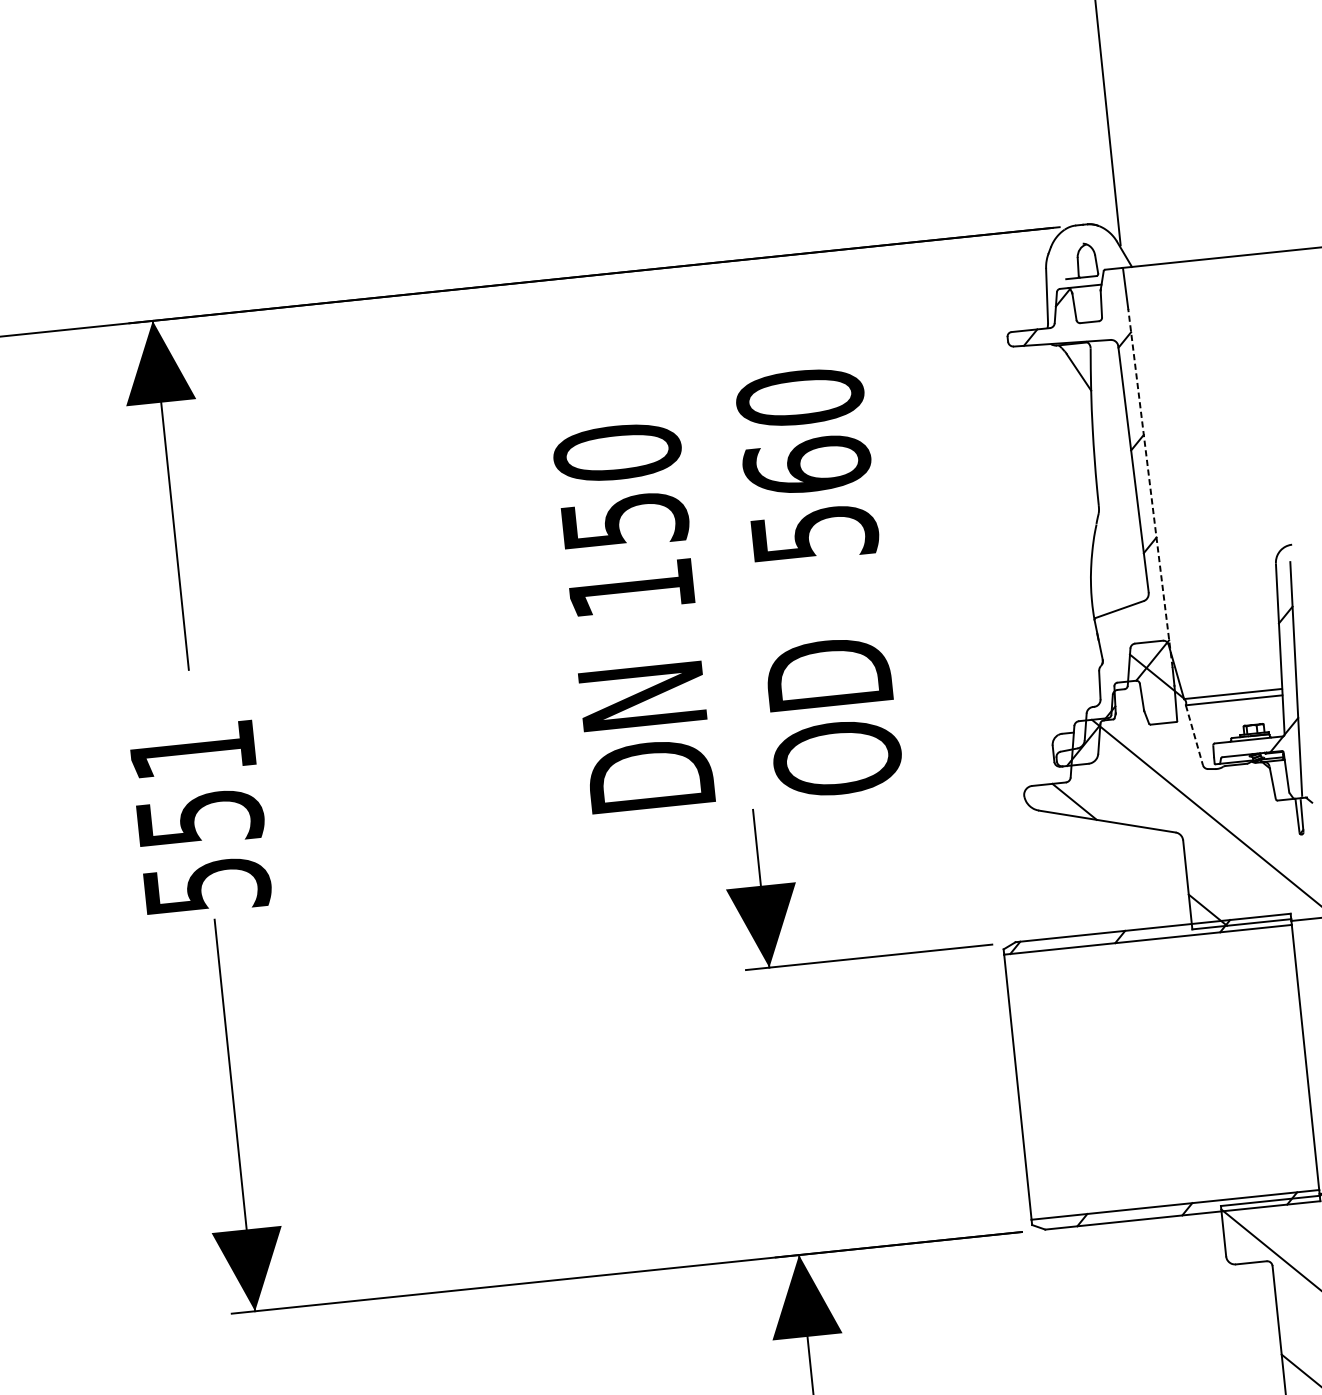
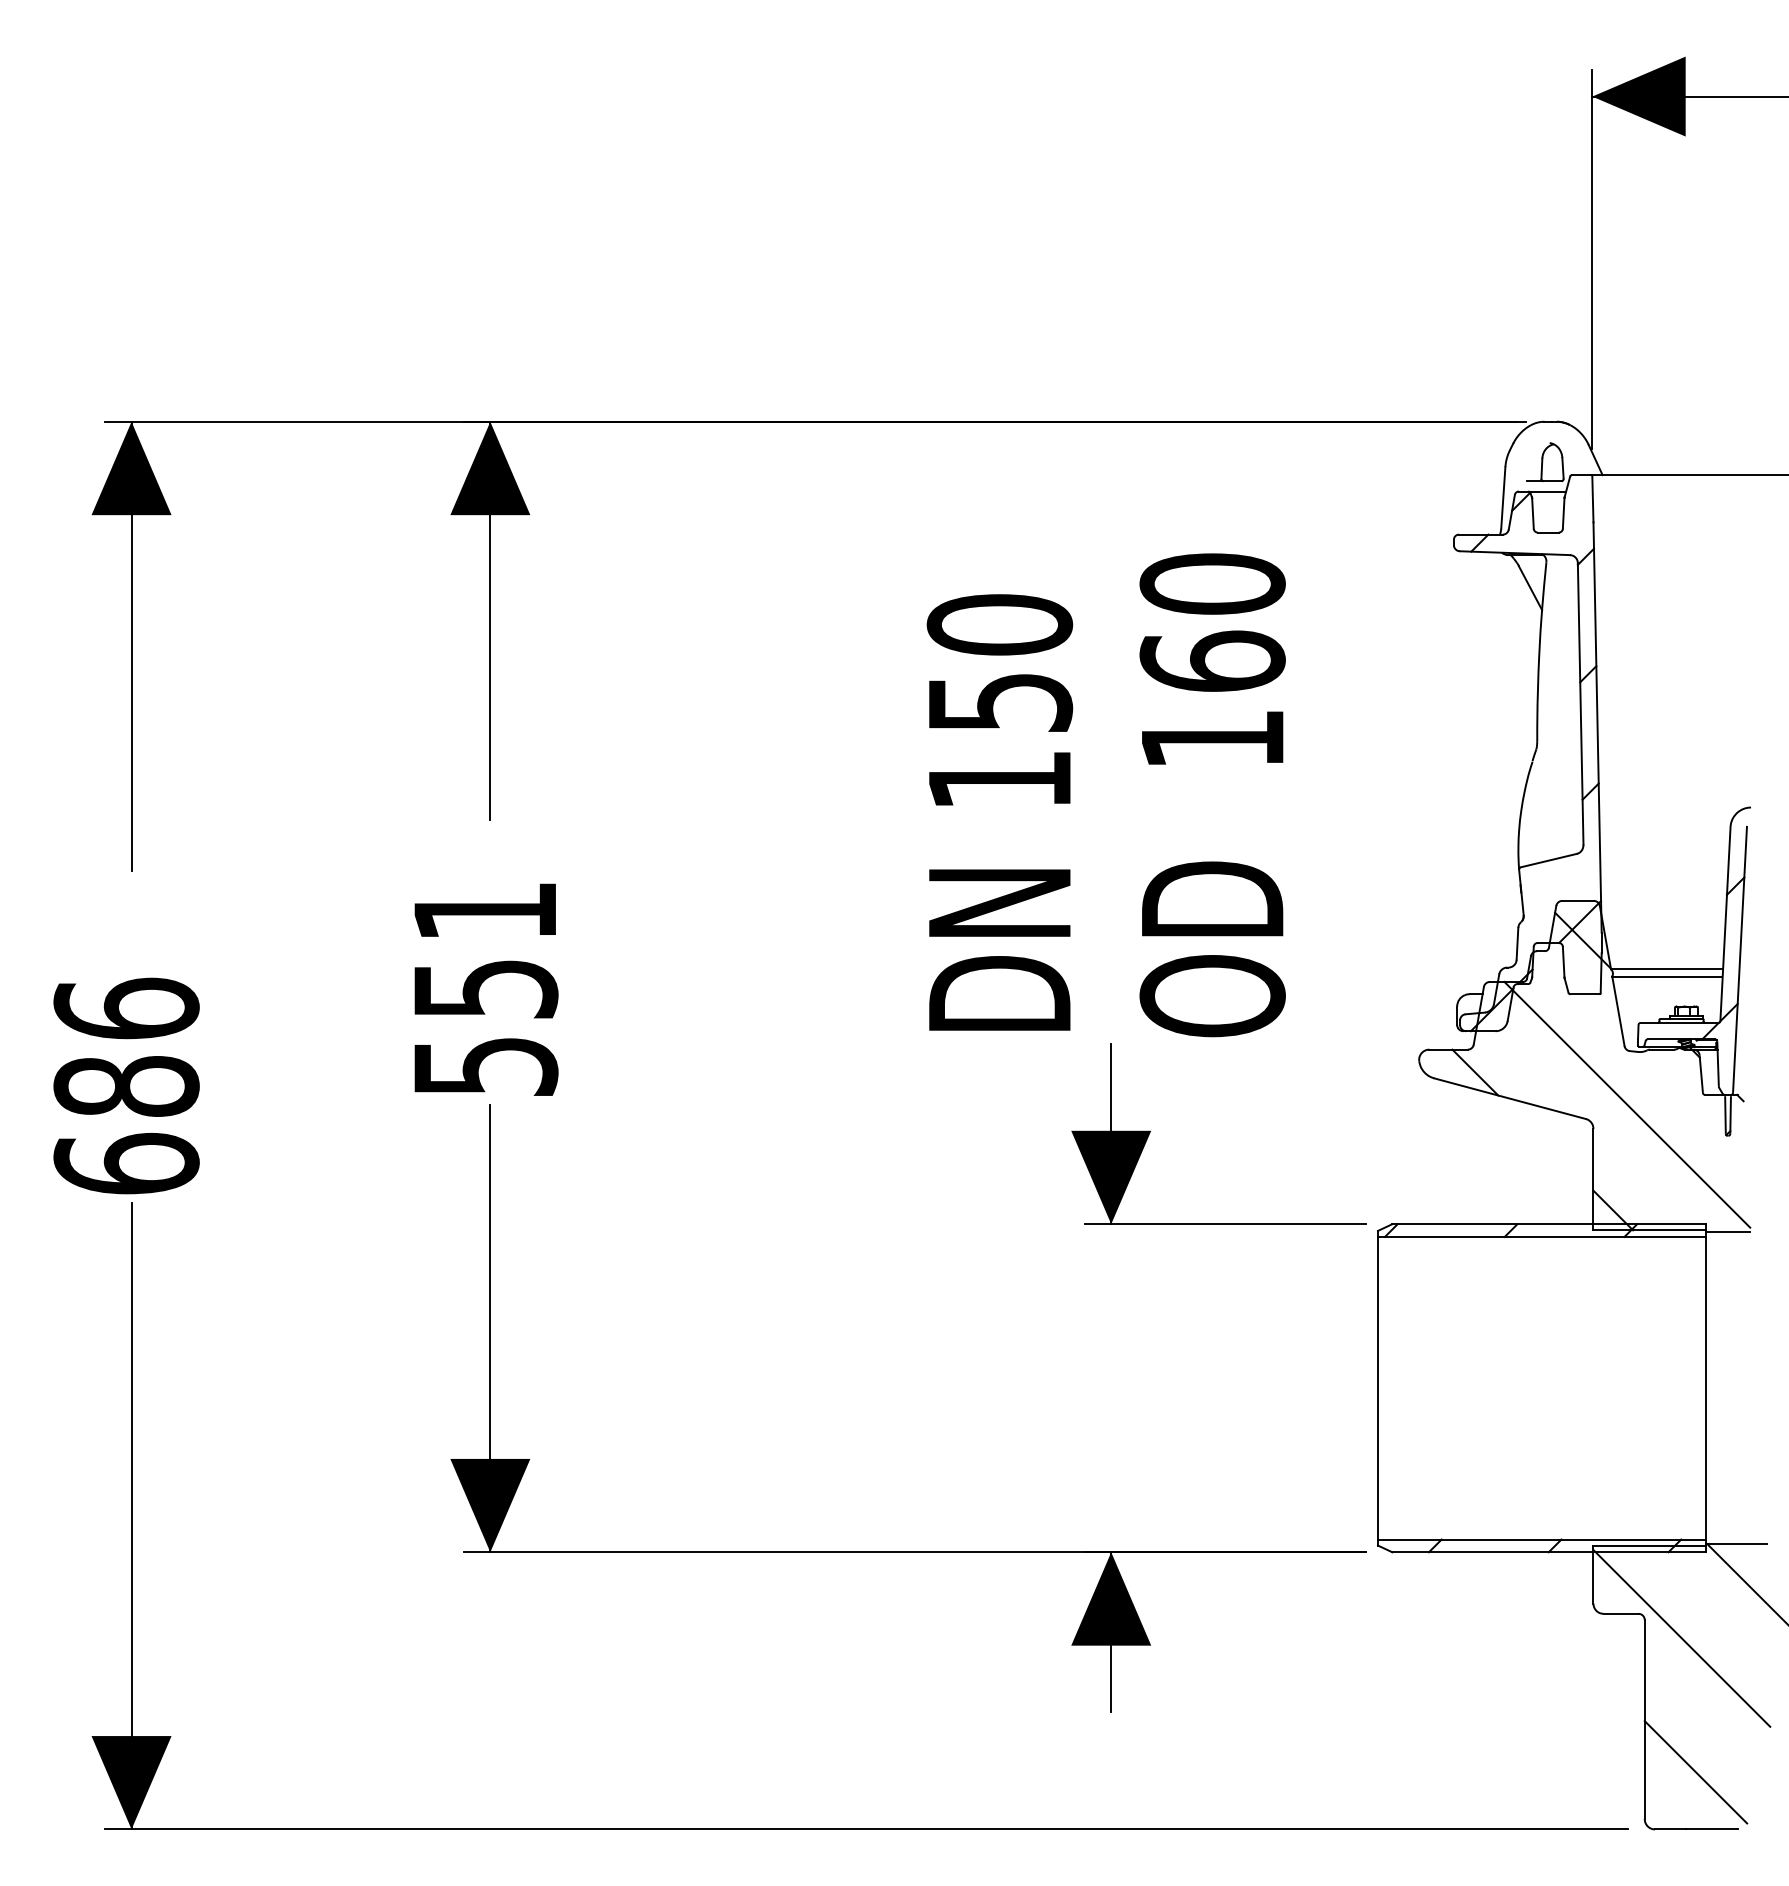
line: (1150, 488) -> (1597, 727), dashed -> solid
text: (815, 533) -> (1213, 739), 560 -> 160
line: (1194, 735) -> (1618, 1011), dashed -> solid

